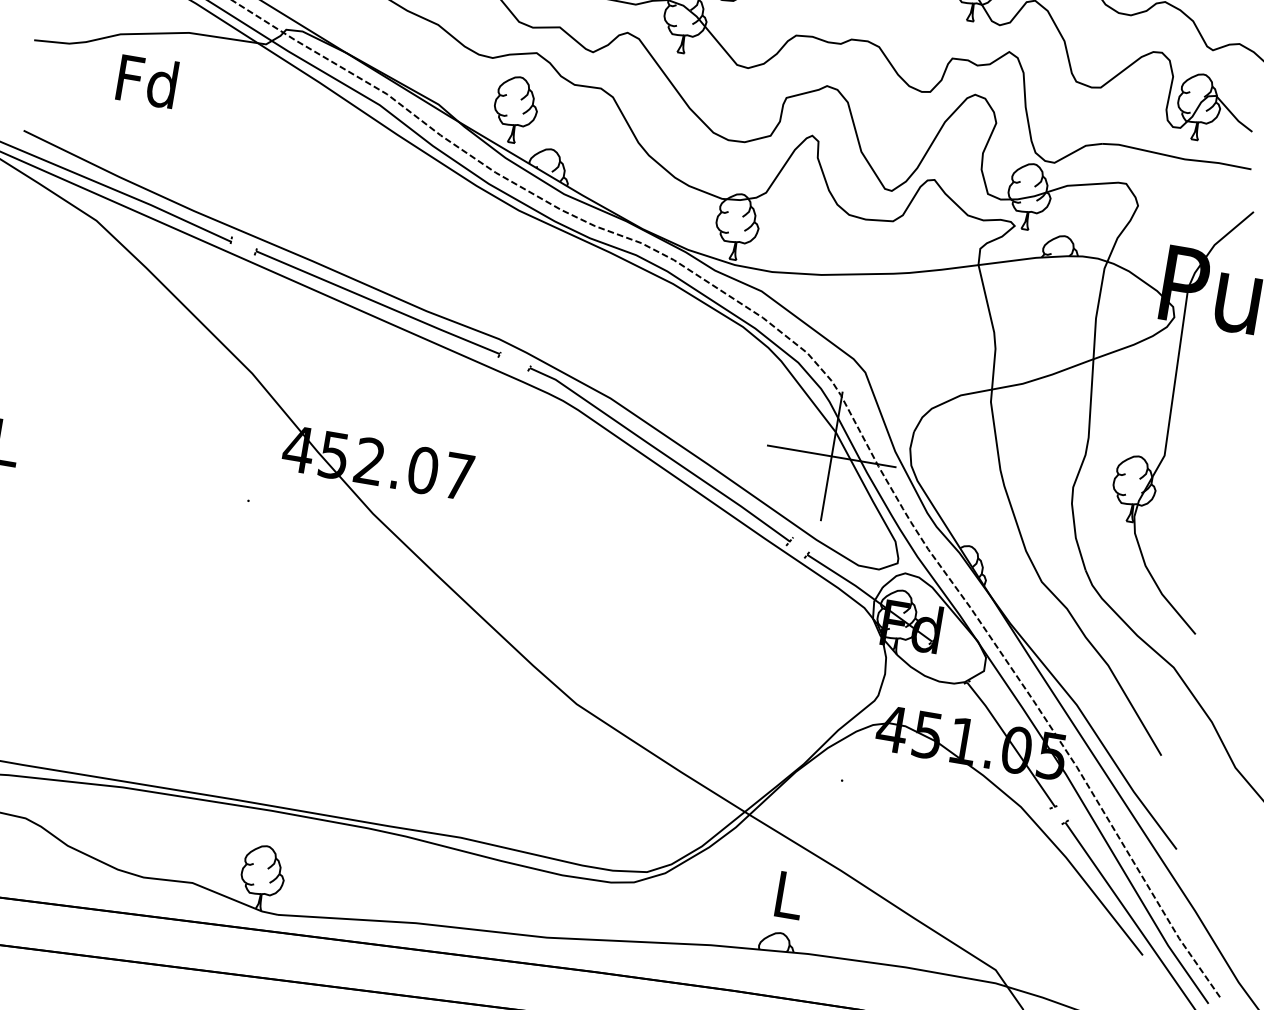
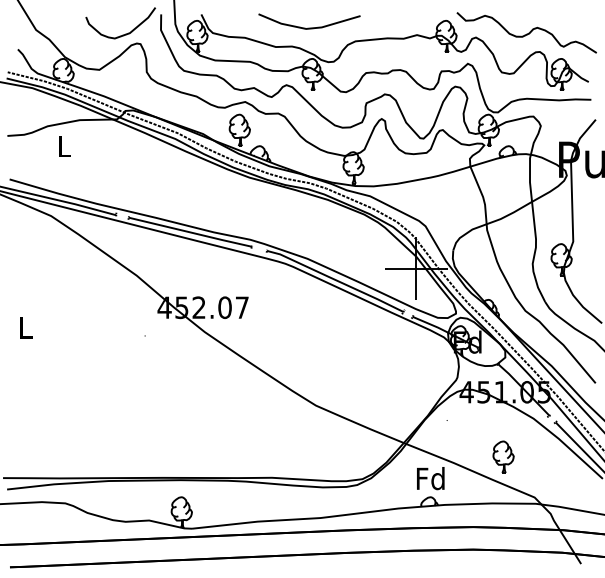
text: (146, 79) -> (63, 145), Fd -> L
part: (945, 874) -> (503, 456), added
text: (787, 894) -> (430, 478), L -> Fd

